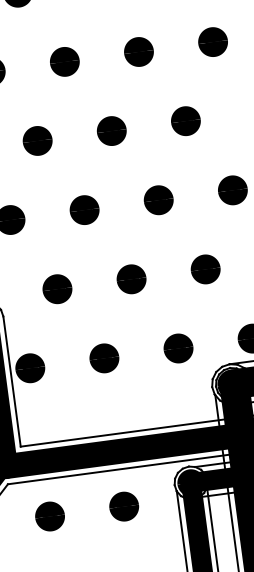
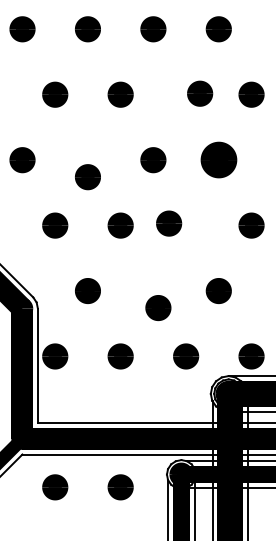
part: (139, 51) -> (200, 93), moved
part: (185, 121) -> (218, 160), size x1.4
part: (37, 141) -> (87, 177), moved
part: (159, 200) -> (169, 223), moved
part: (131, 279) -> (158, 308), moved

